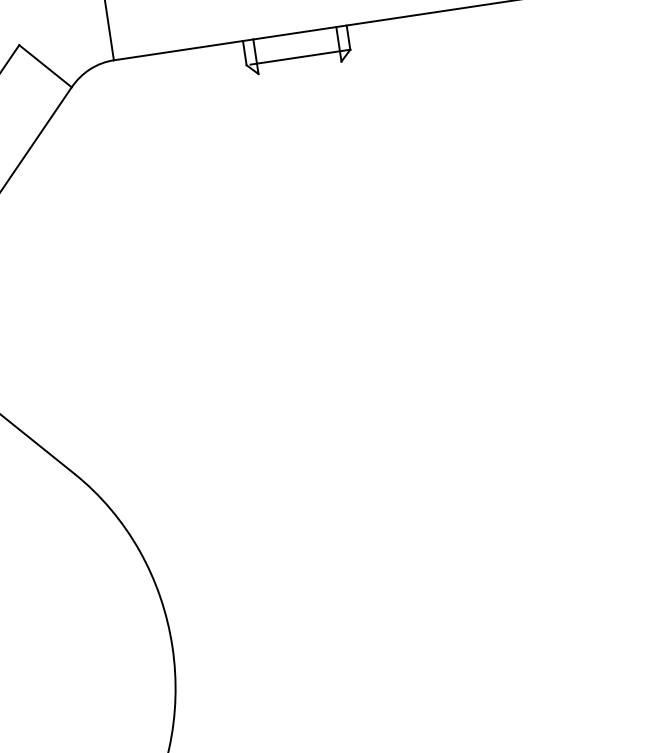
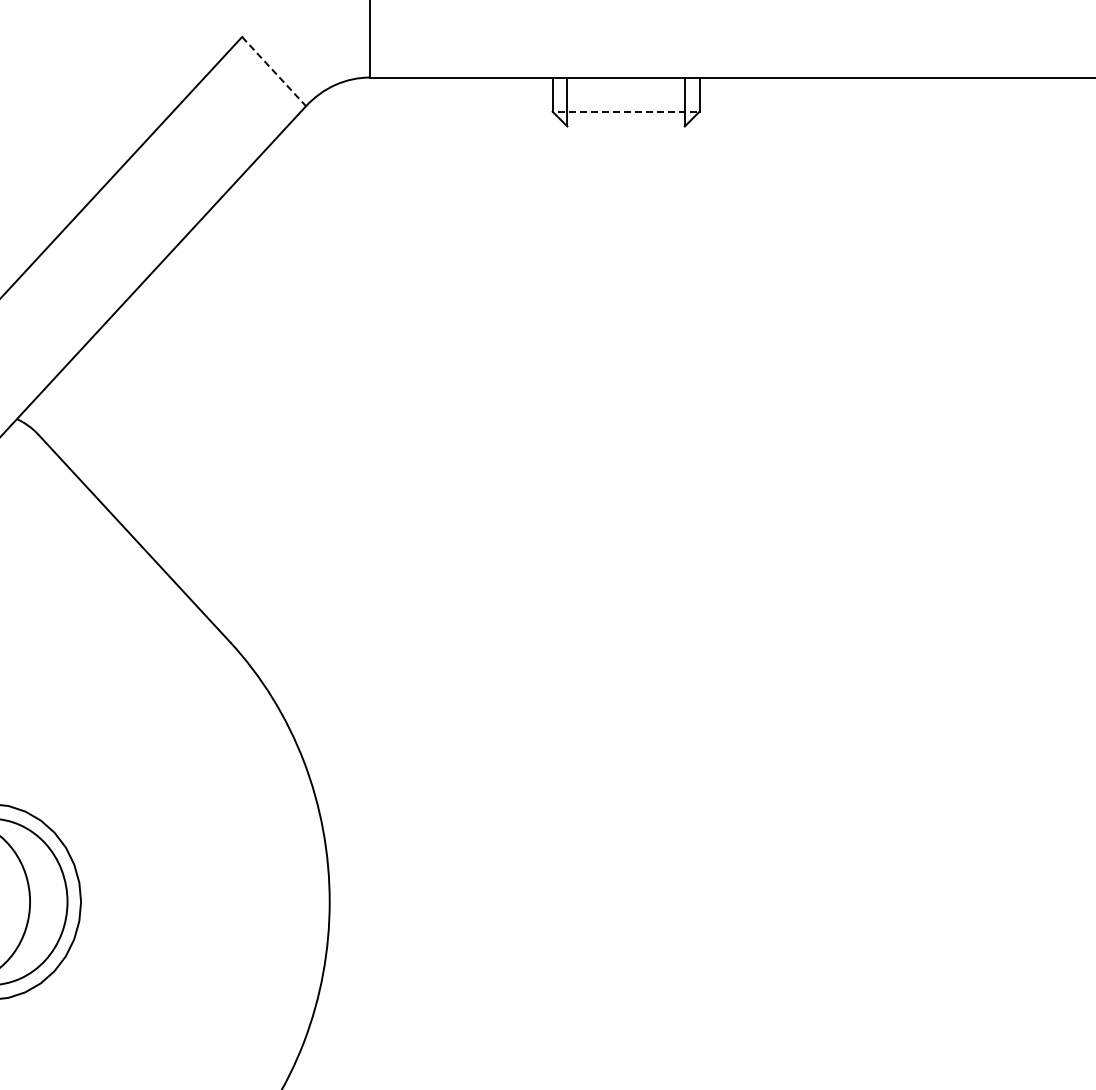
line: (300, 57) -> (628, 111), solid -> dashed
line: (45, 66) -> (274, 71), solid -> dashed

